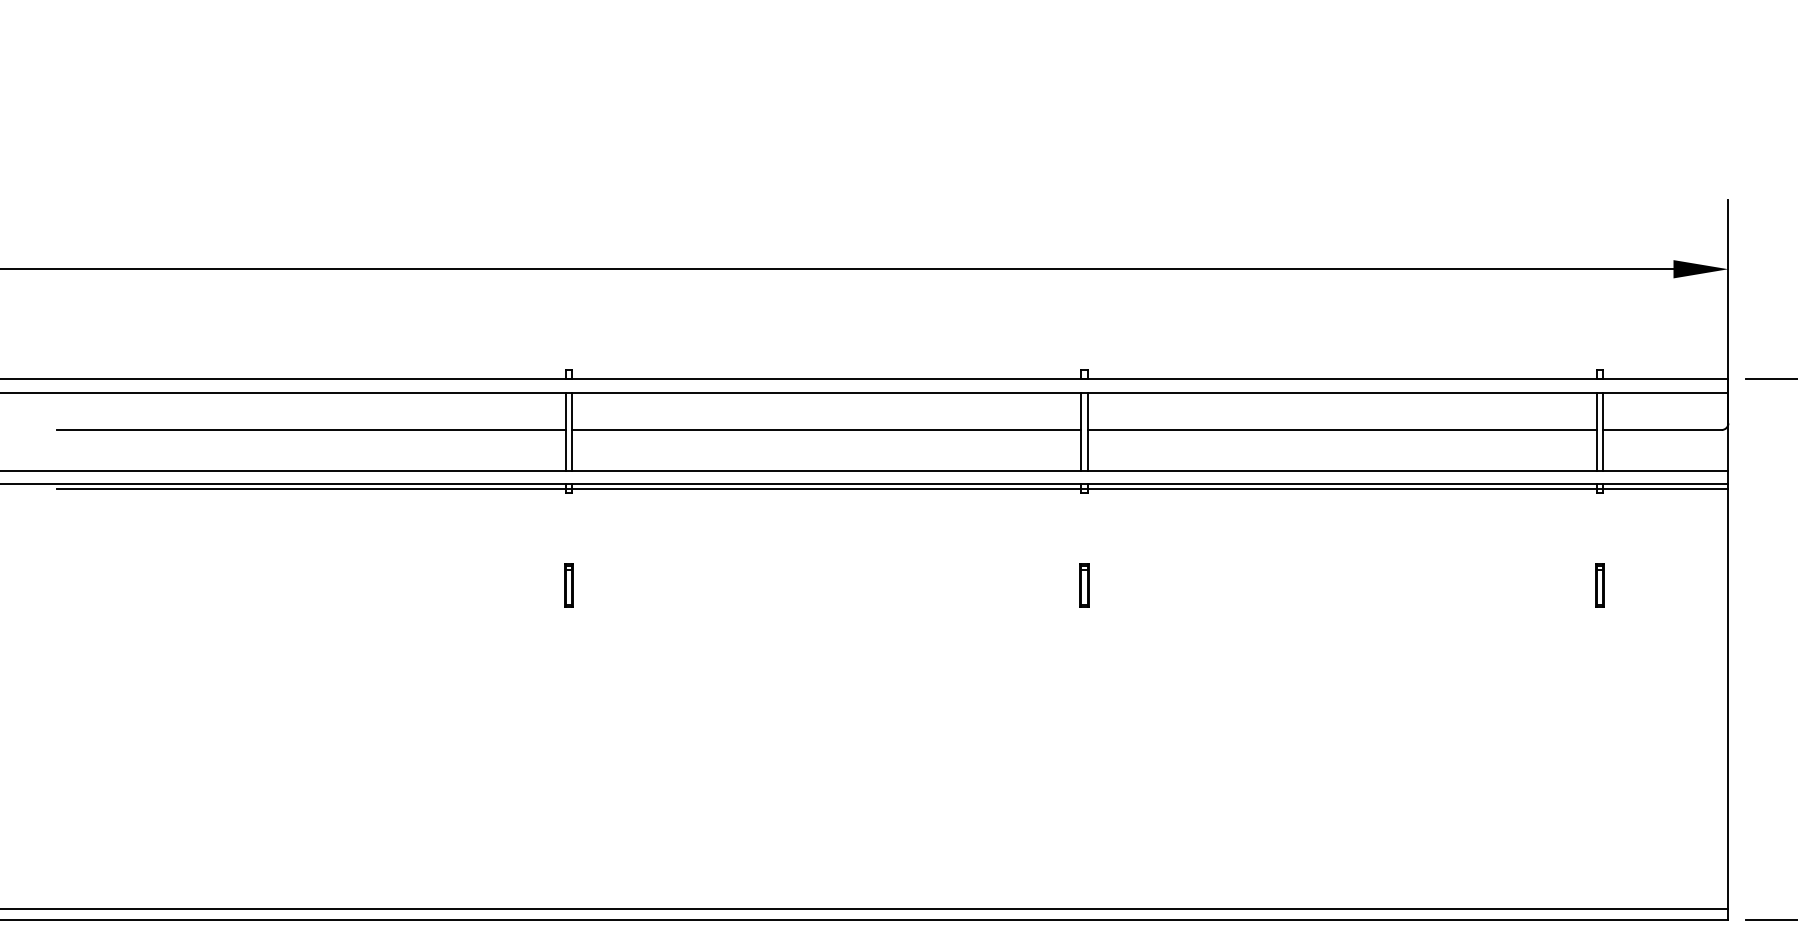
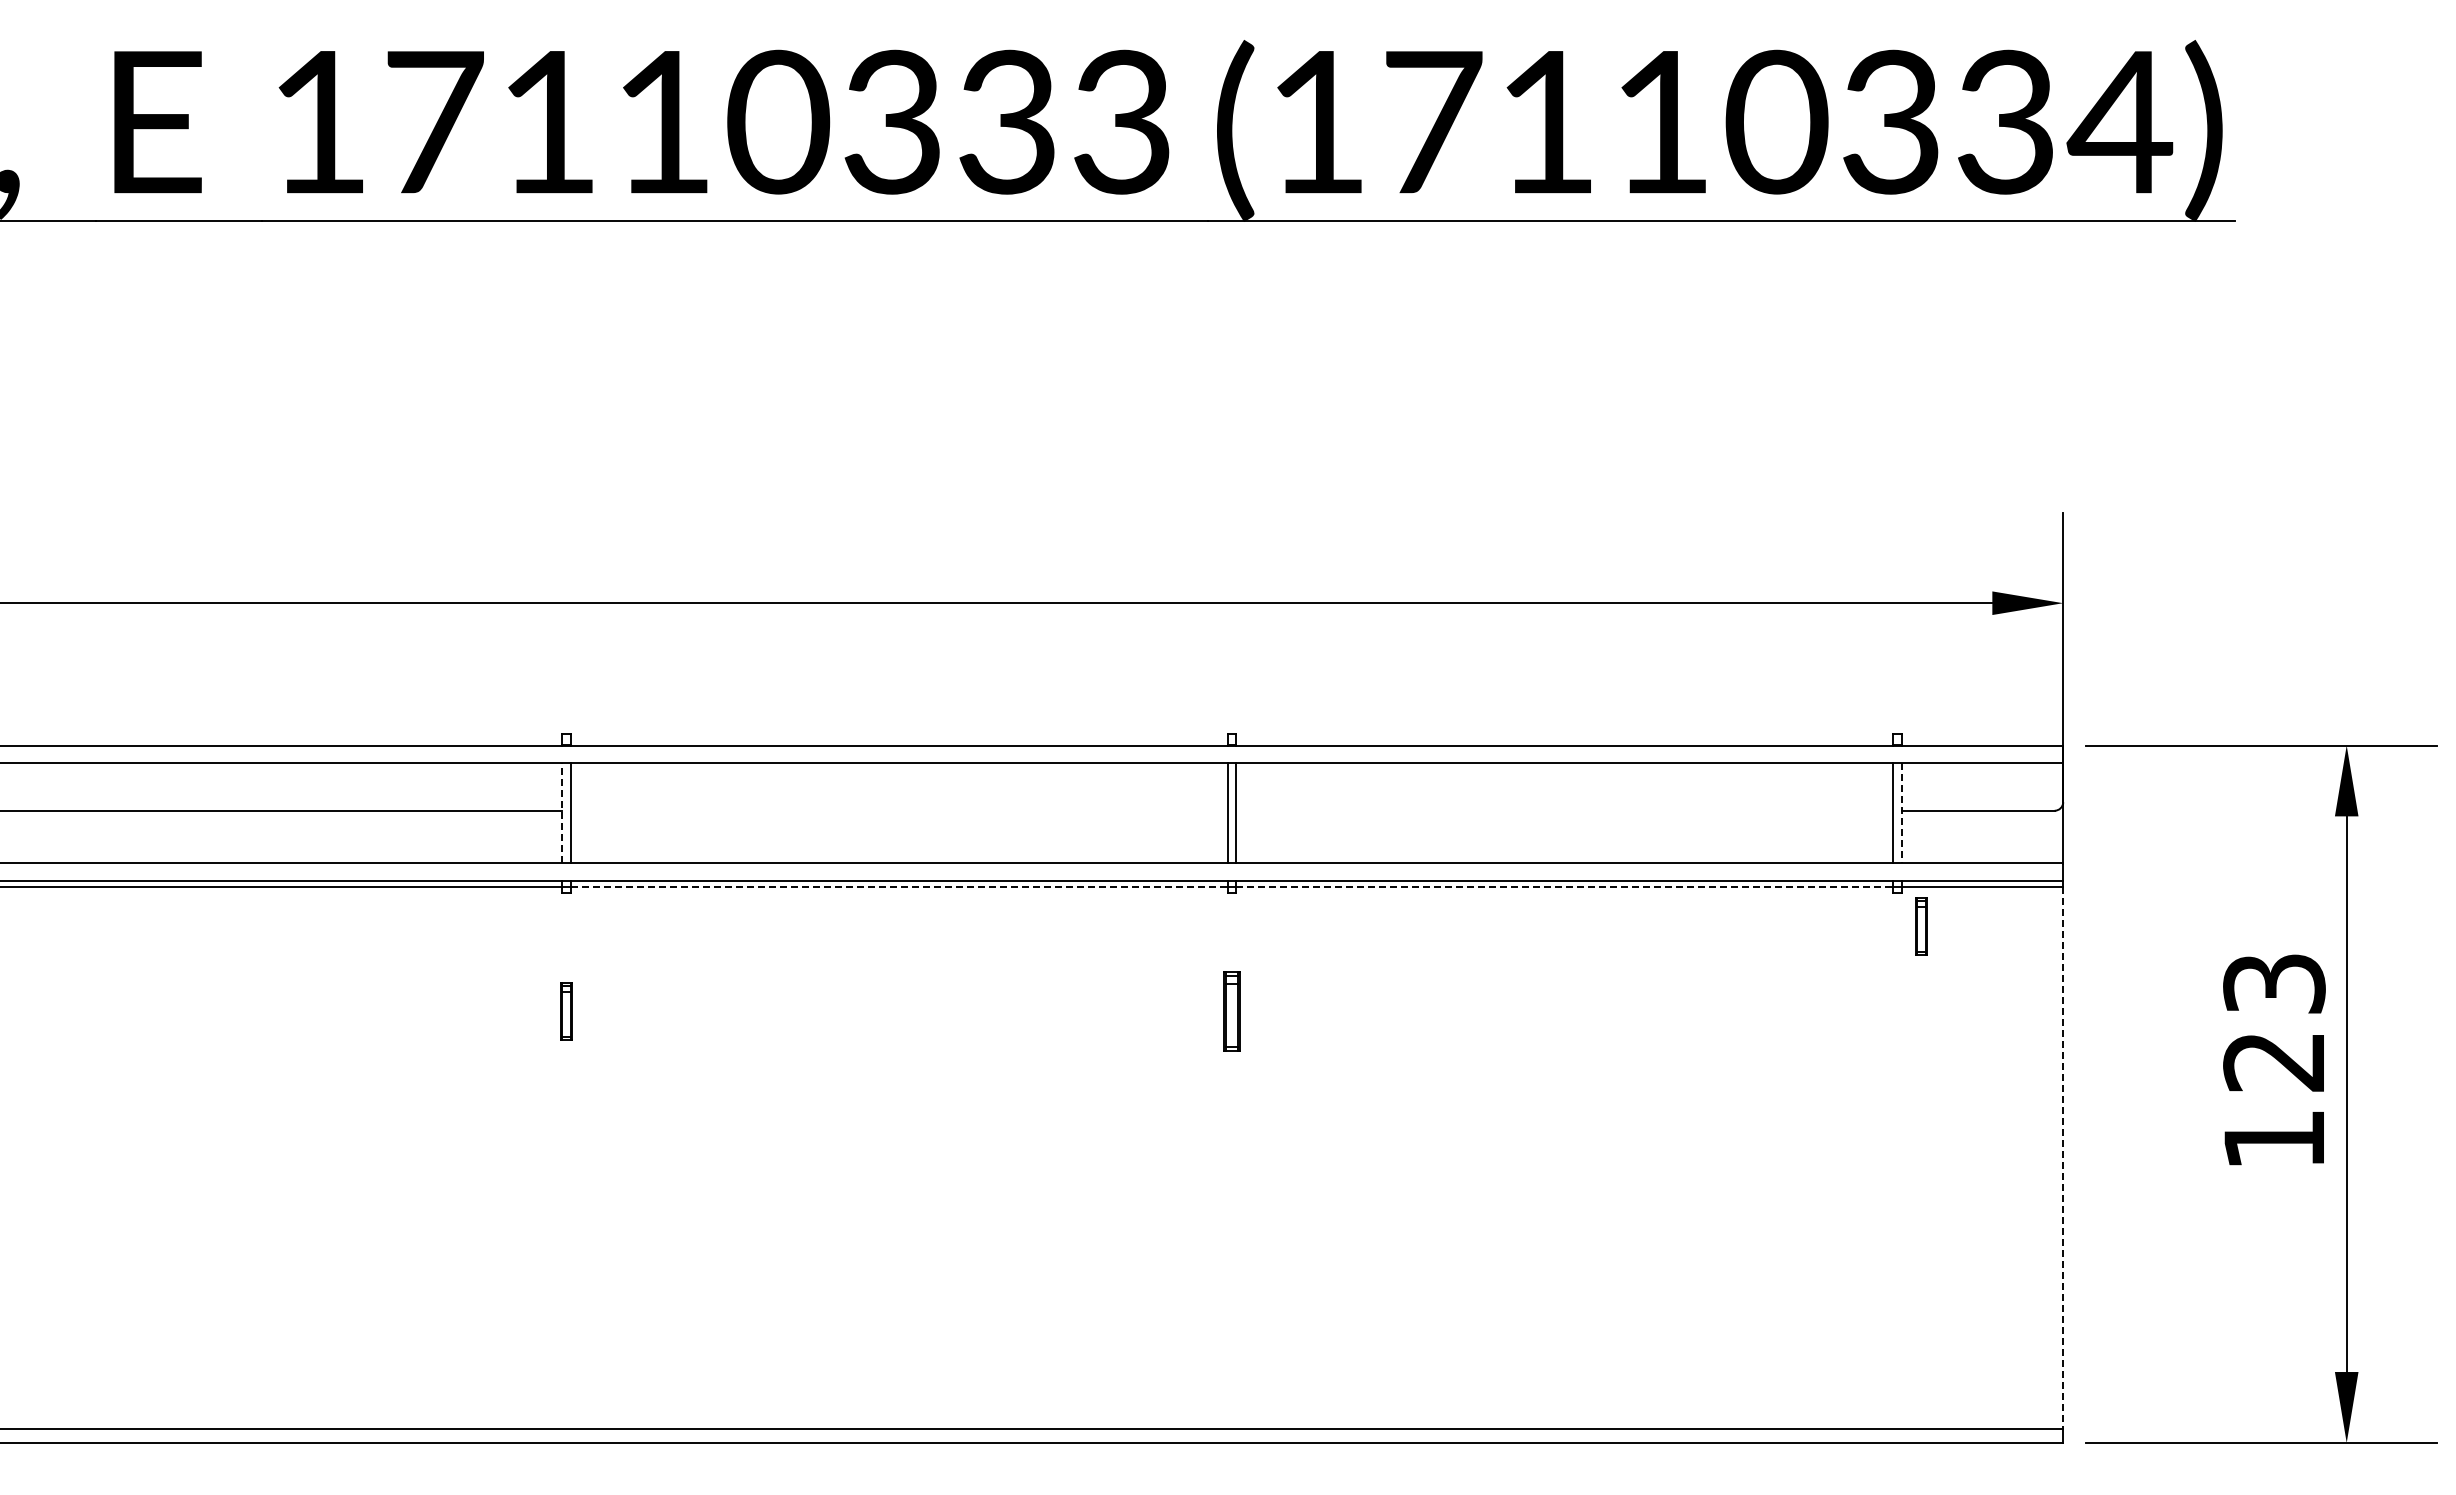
line: (826, 429) -> (898, 810), removed
line: (1342, 429) -> (1564, 810), removed
line: (565, 431) -> (562, 812), solid -> dashed
line: (1603, 432) -> (1901, 813), solid -> dashed
line: (826, 488) -> (899, 886), solid -> dashed
line: (1342, 488) -> (1565, 886), solid -> dashed
part: (1084, 585) -> (1231, 1011), size x1.4
part: (1600, 585) -> (1921, 926), moved
line: (1728, 699) -> (2063, 1158), solid -> dashed

